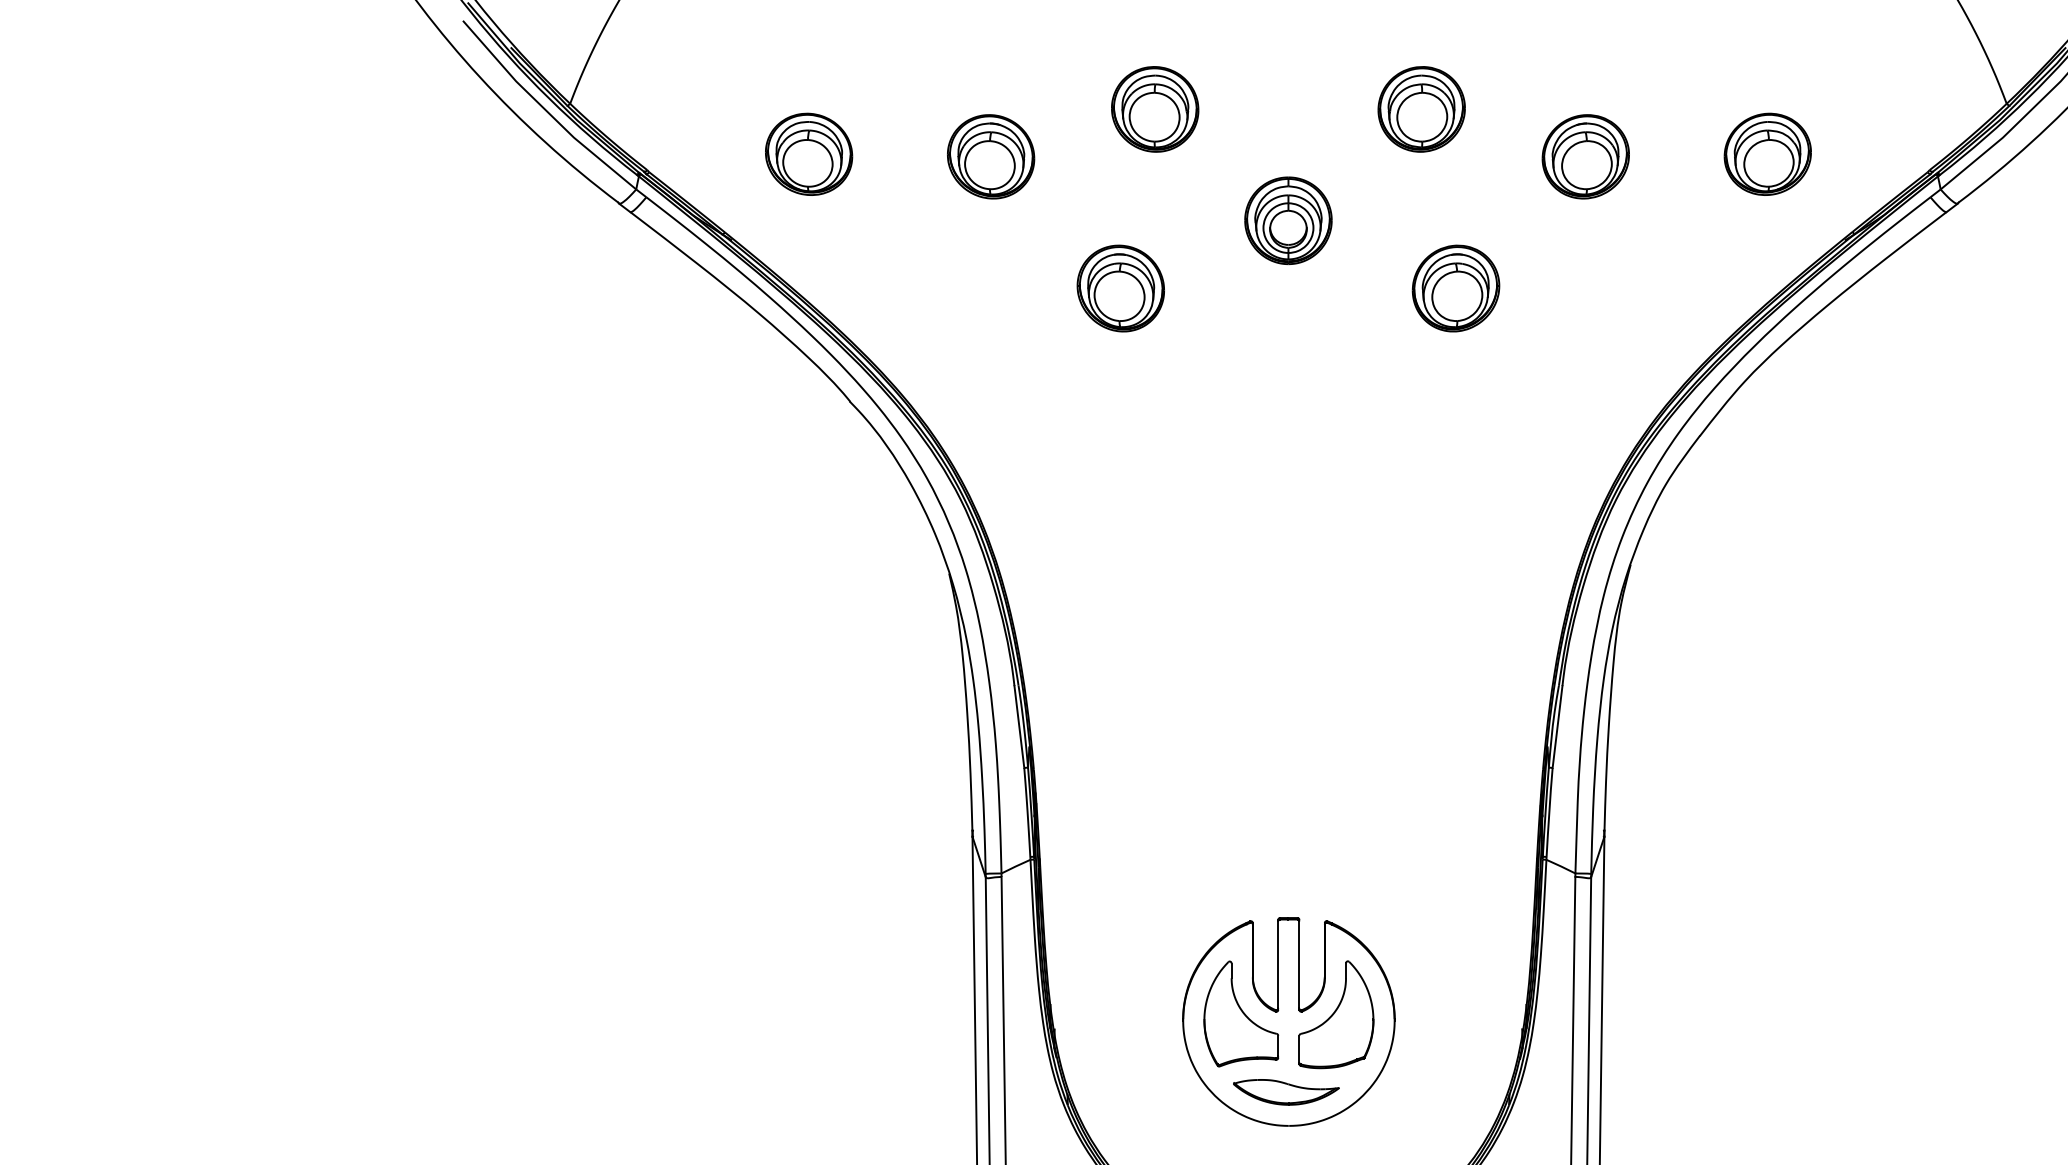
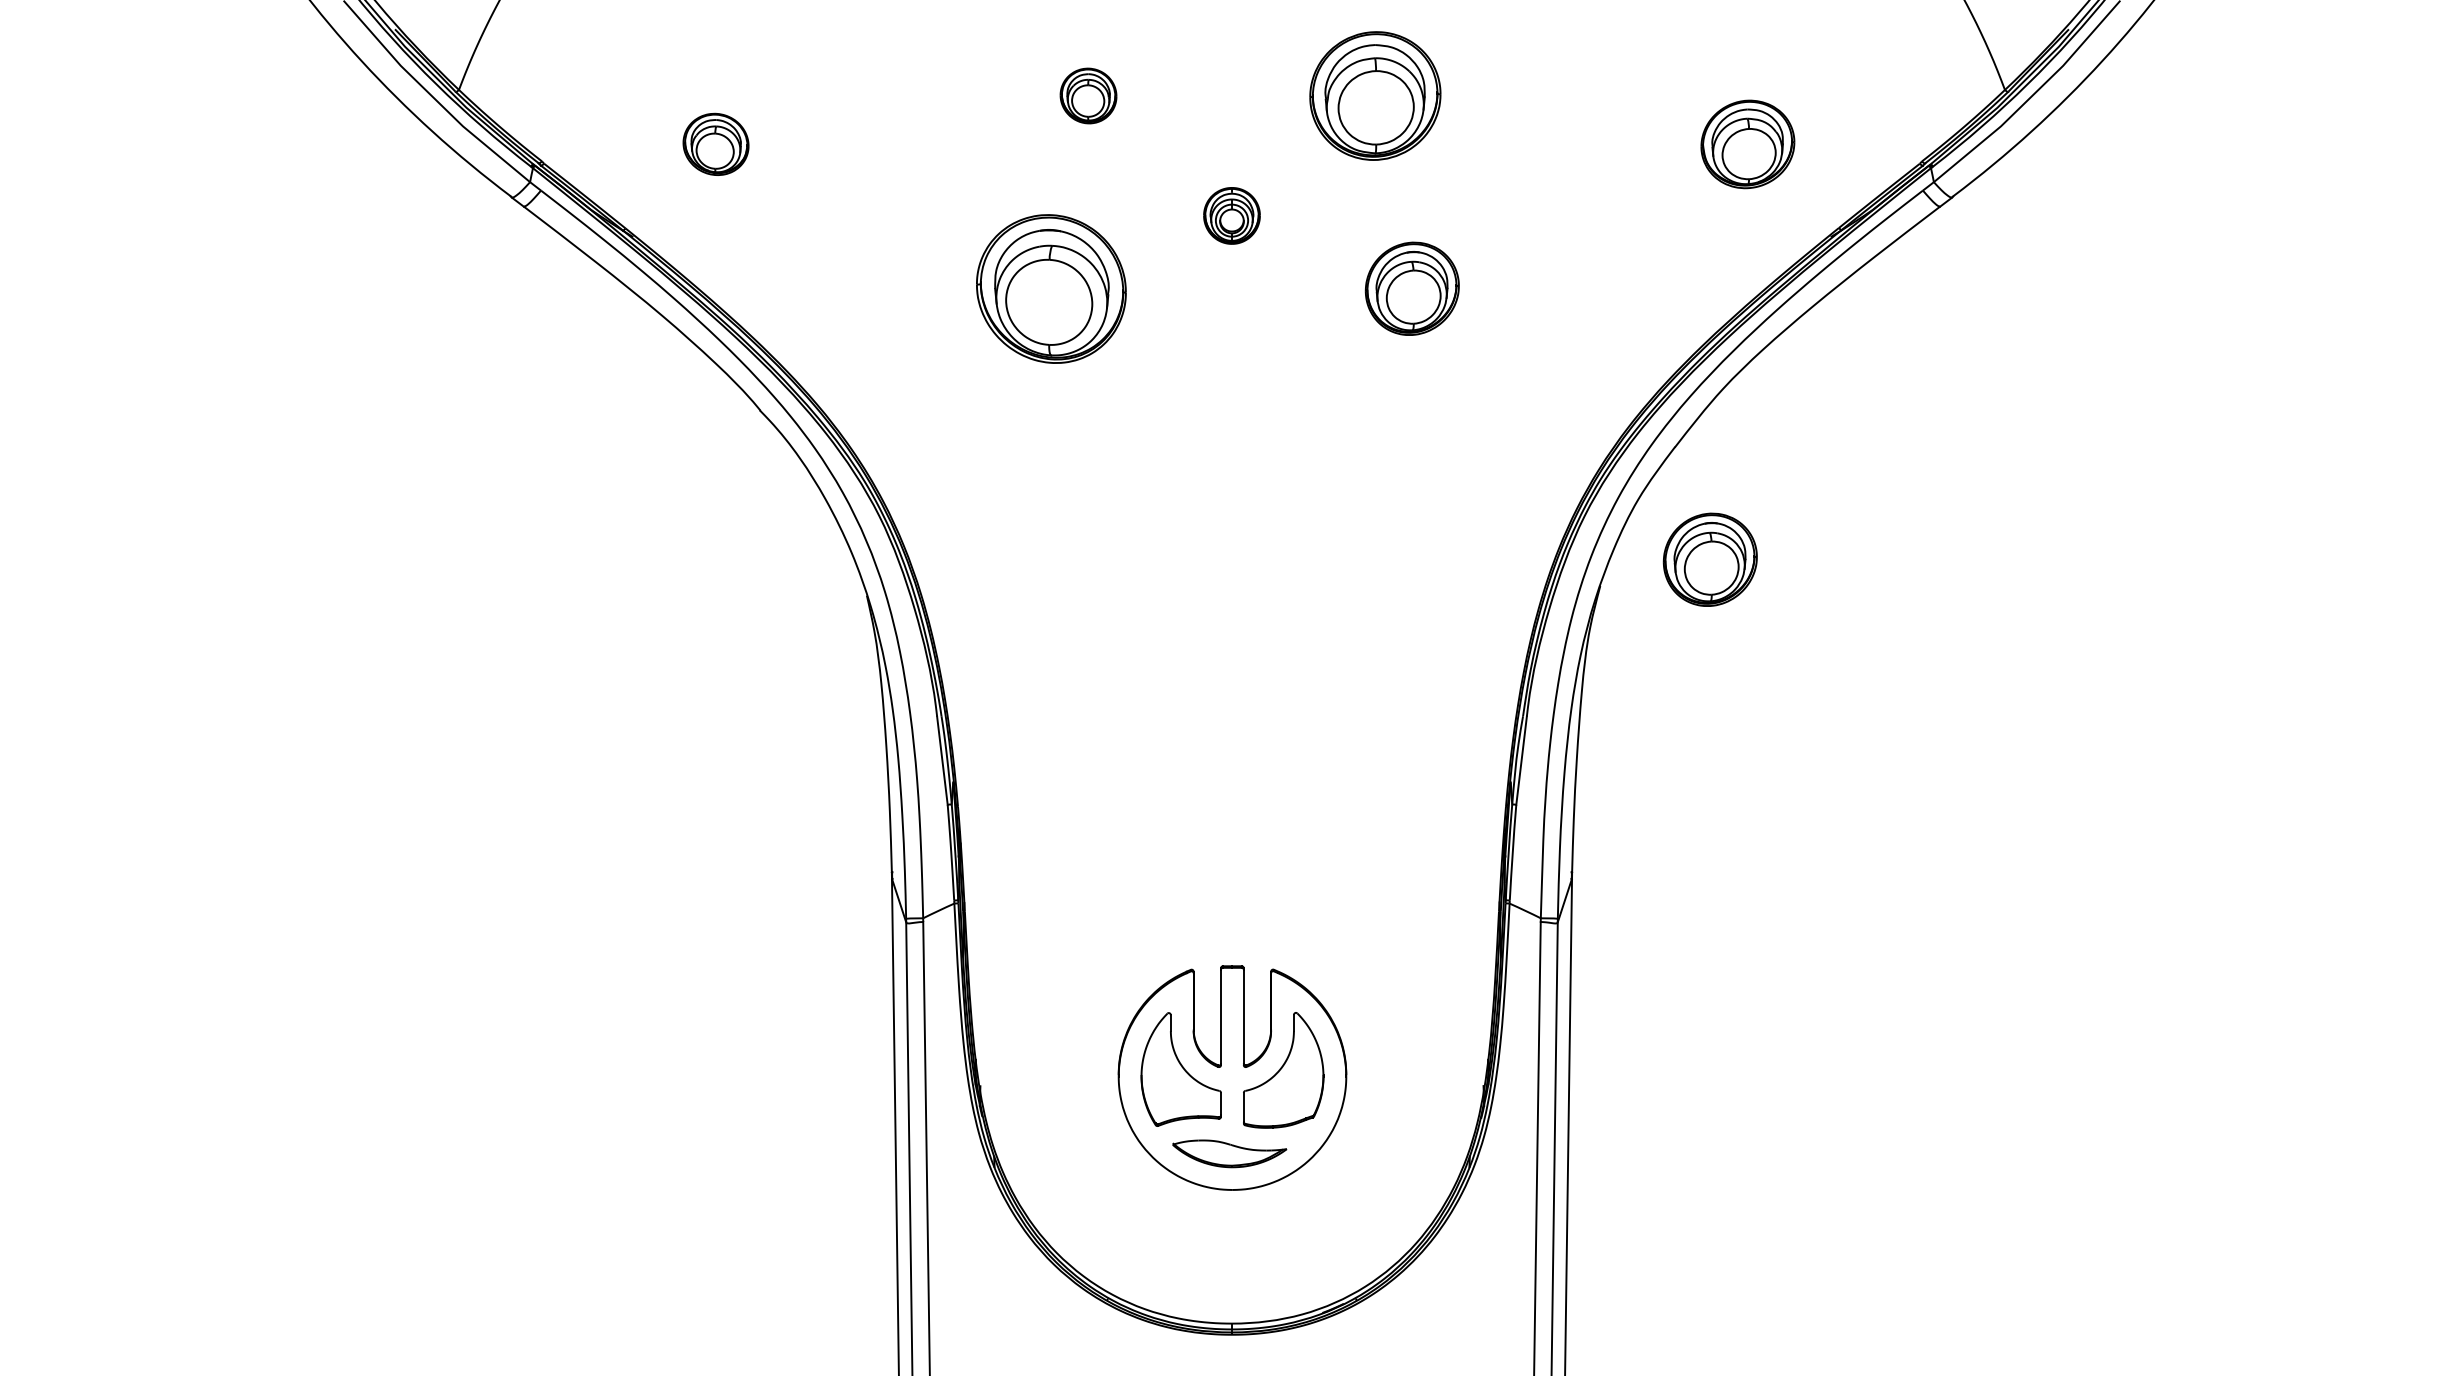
part: (1155, 108) -> (1088, 95), size x0.6
part: (1421, 108) -> (1375, 95), size x1.4
part: (808, 154) -> (715, 144), size x0.7
part: (990, 156) -> (911, 146), removed
part: (1585, 156) -> (1551, 146), removed
part: (1287, 220) -> (1231, 215), size x0.6
part: (1120, 288) -> (1051, 288), size x1.6
part: (1732, 540) -> (1709, 559), added

